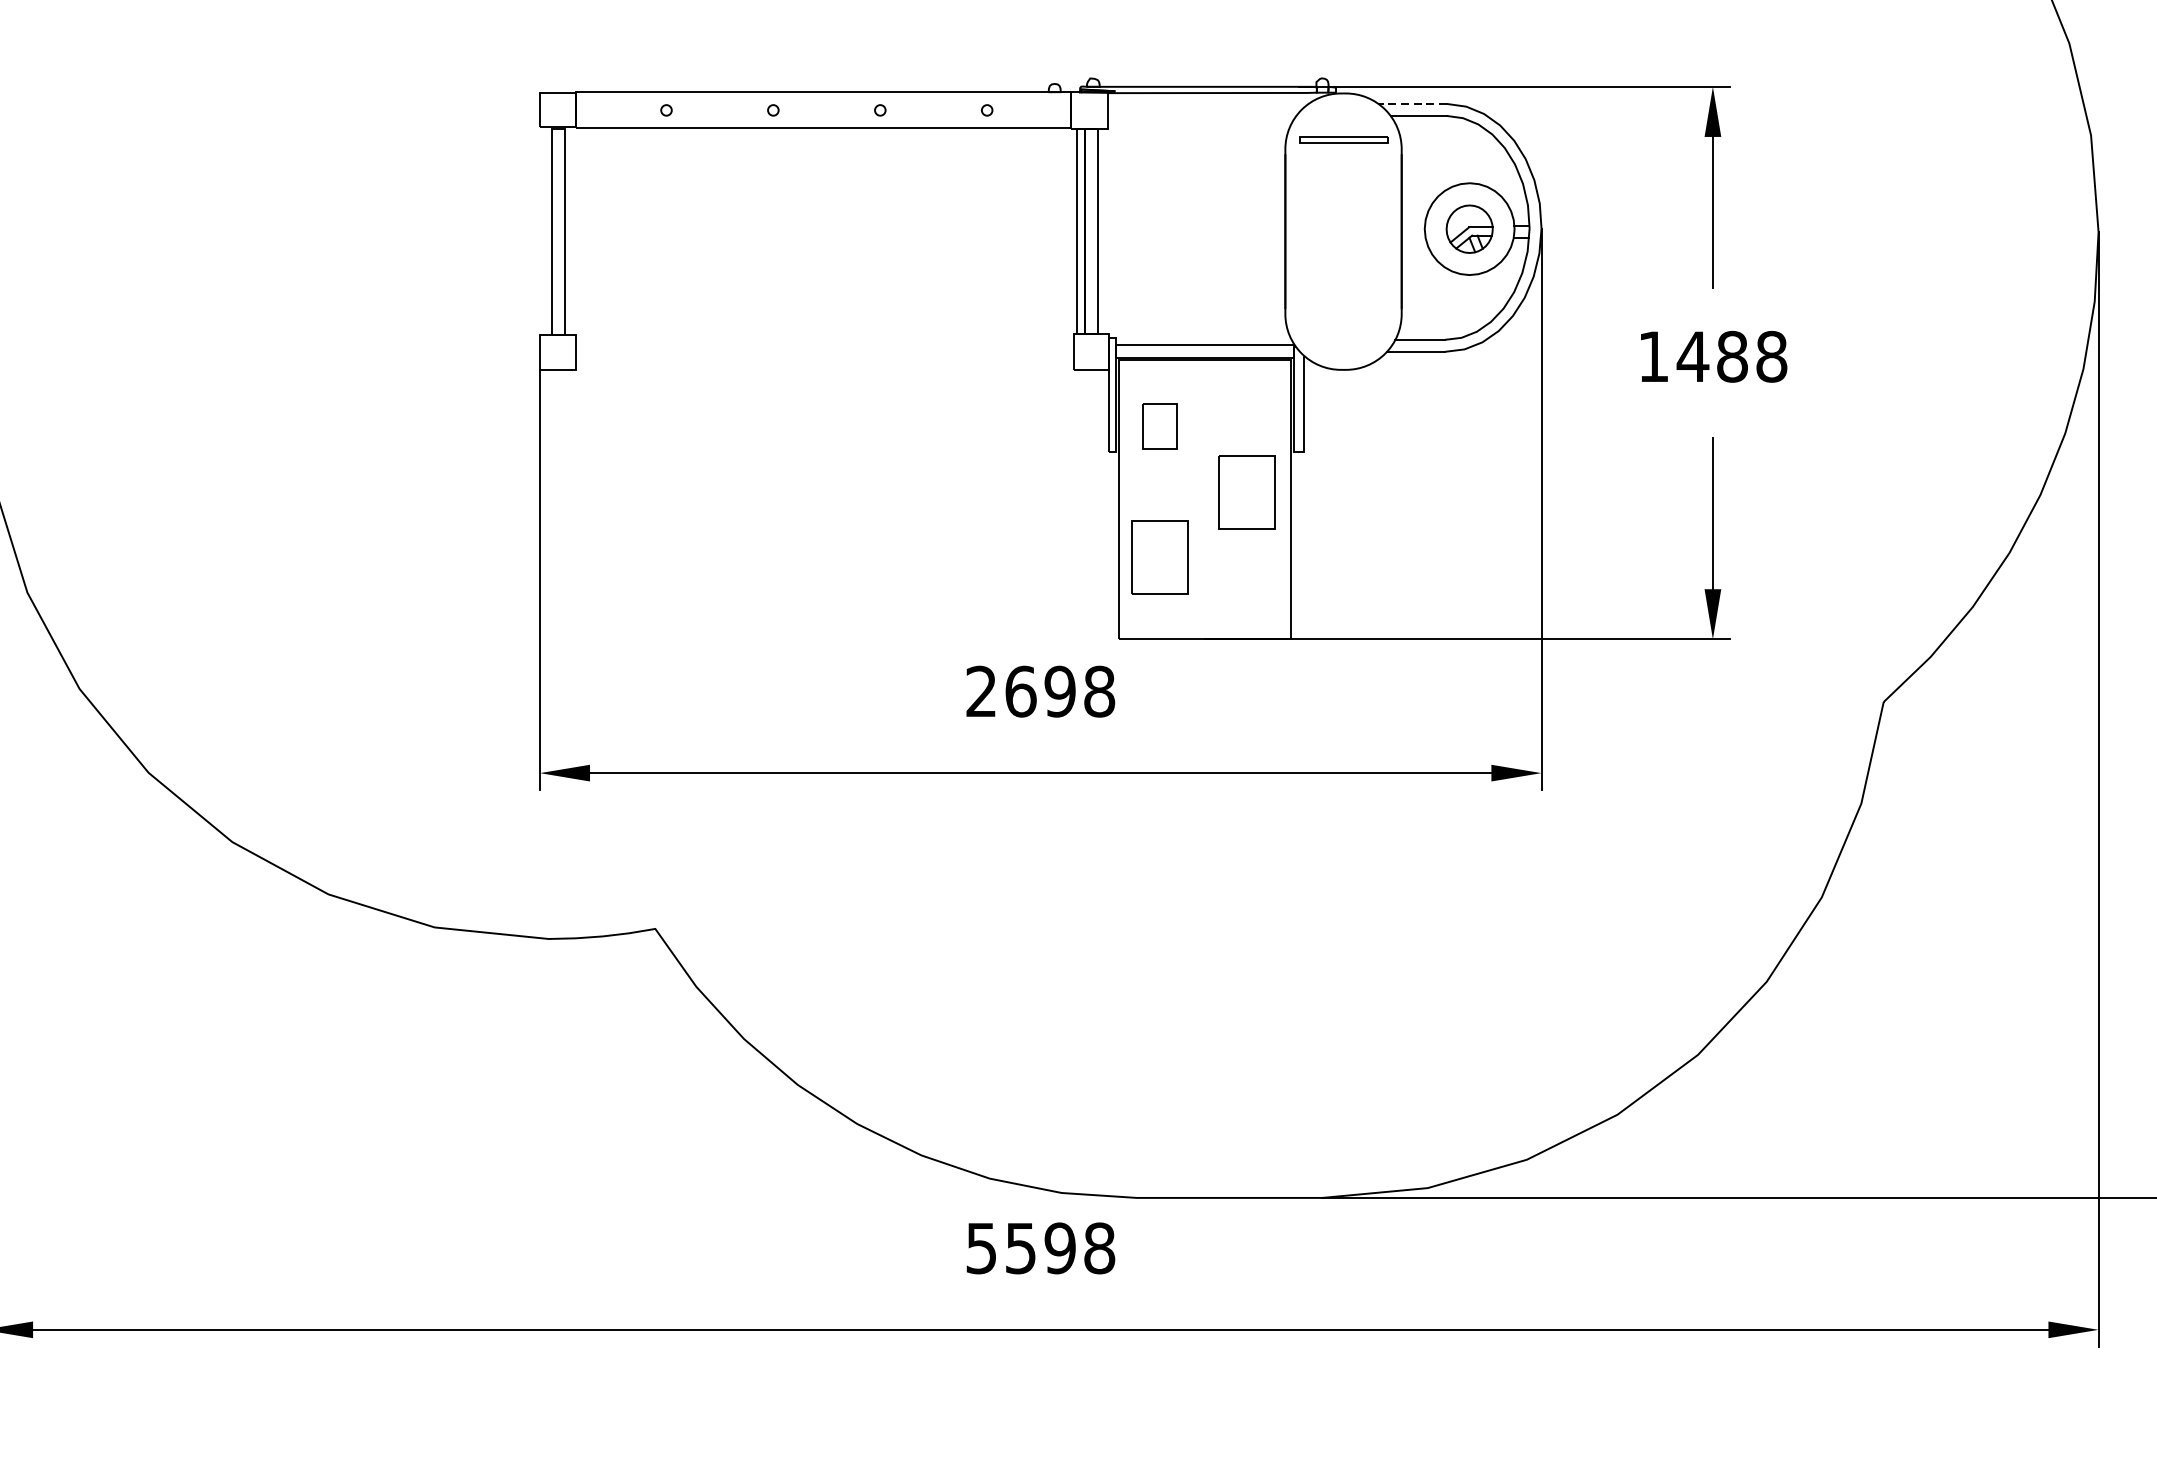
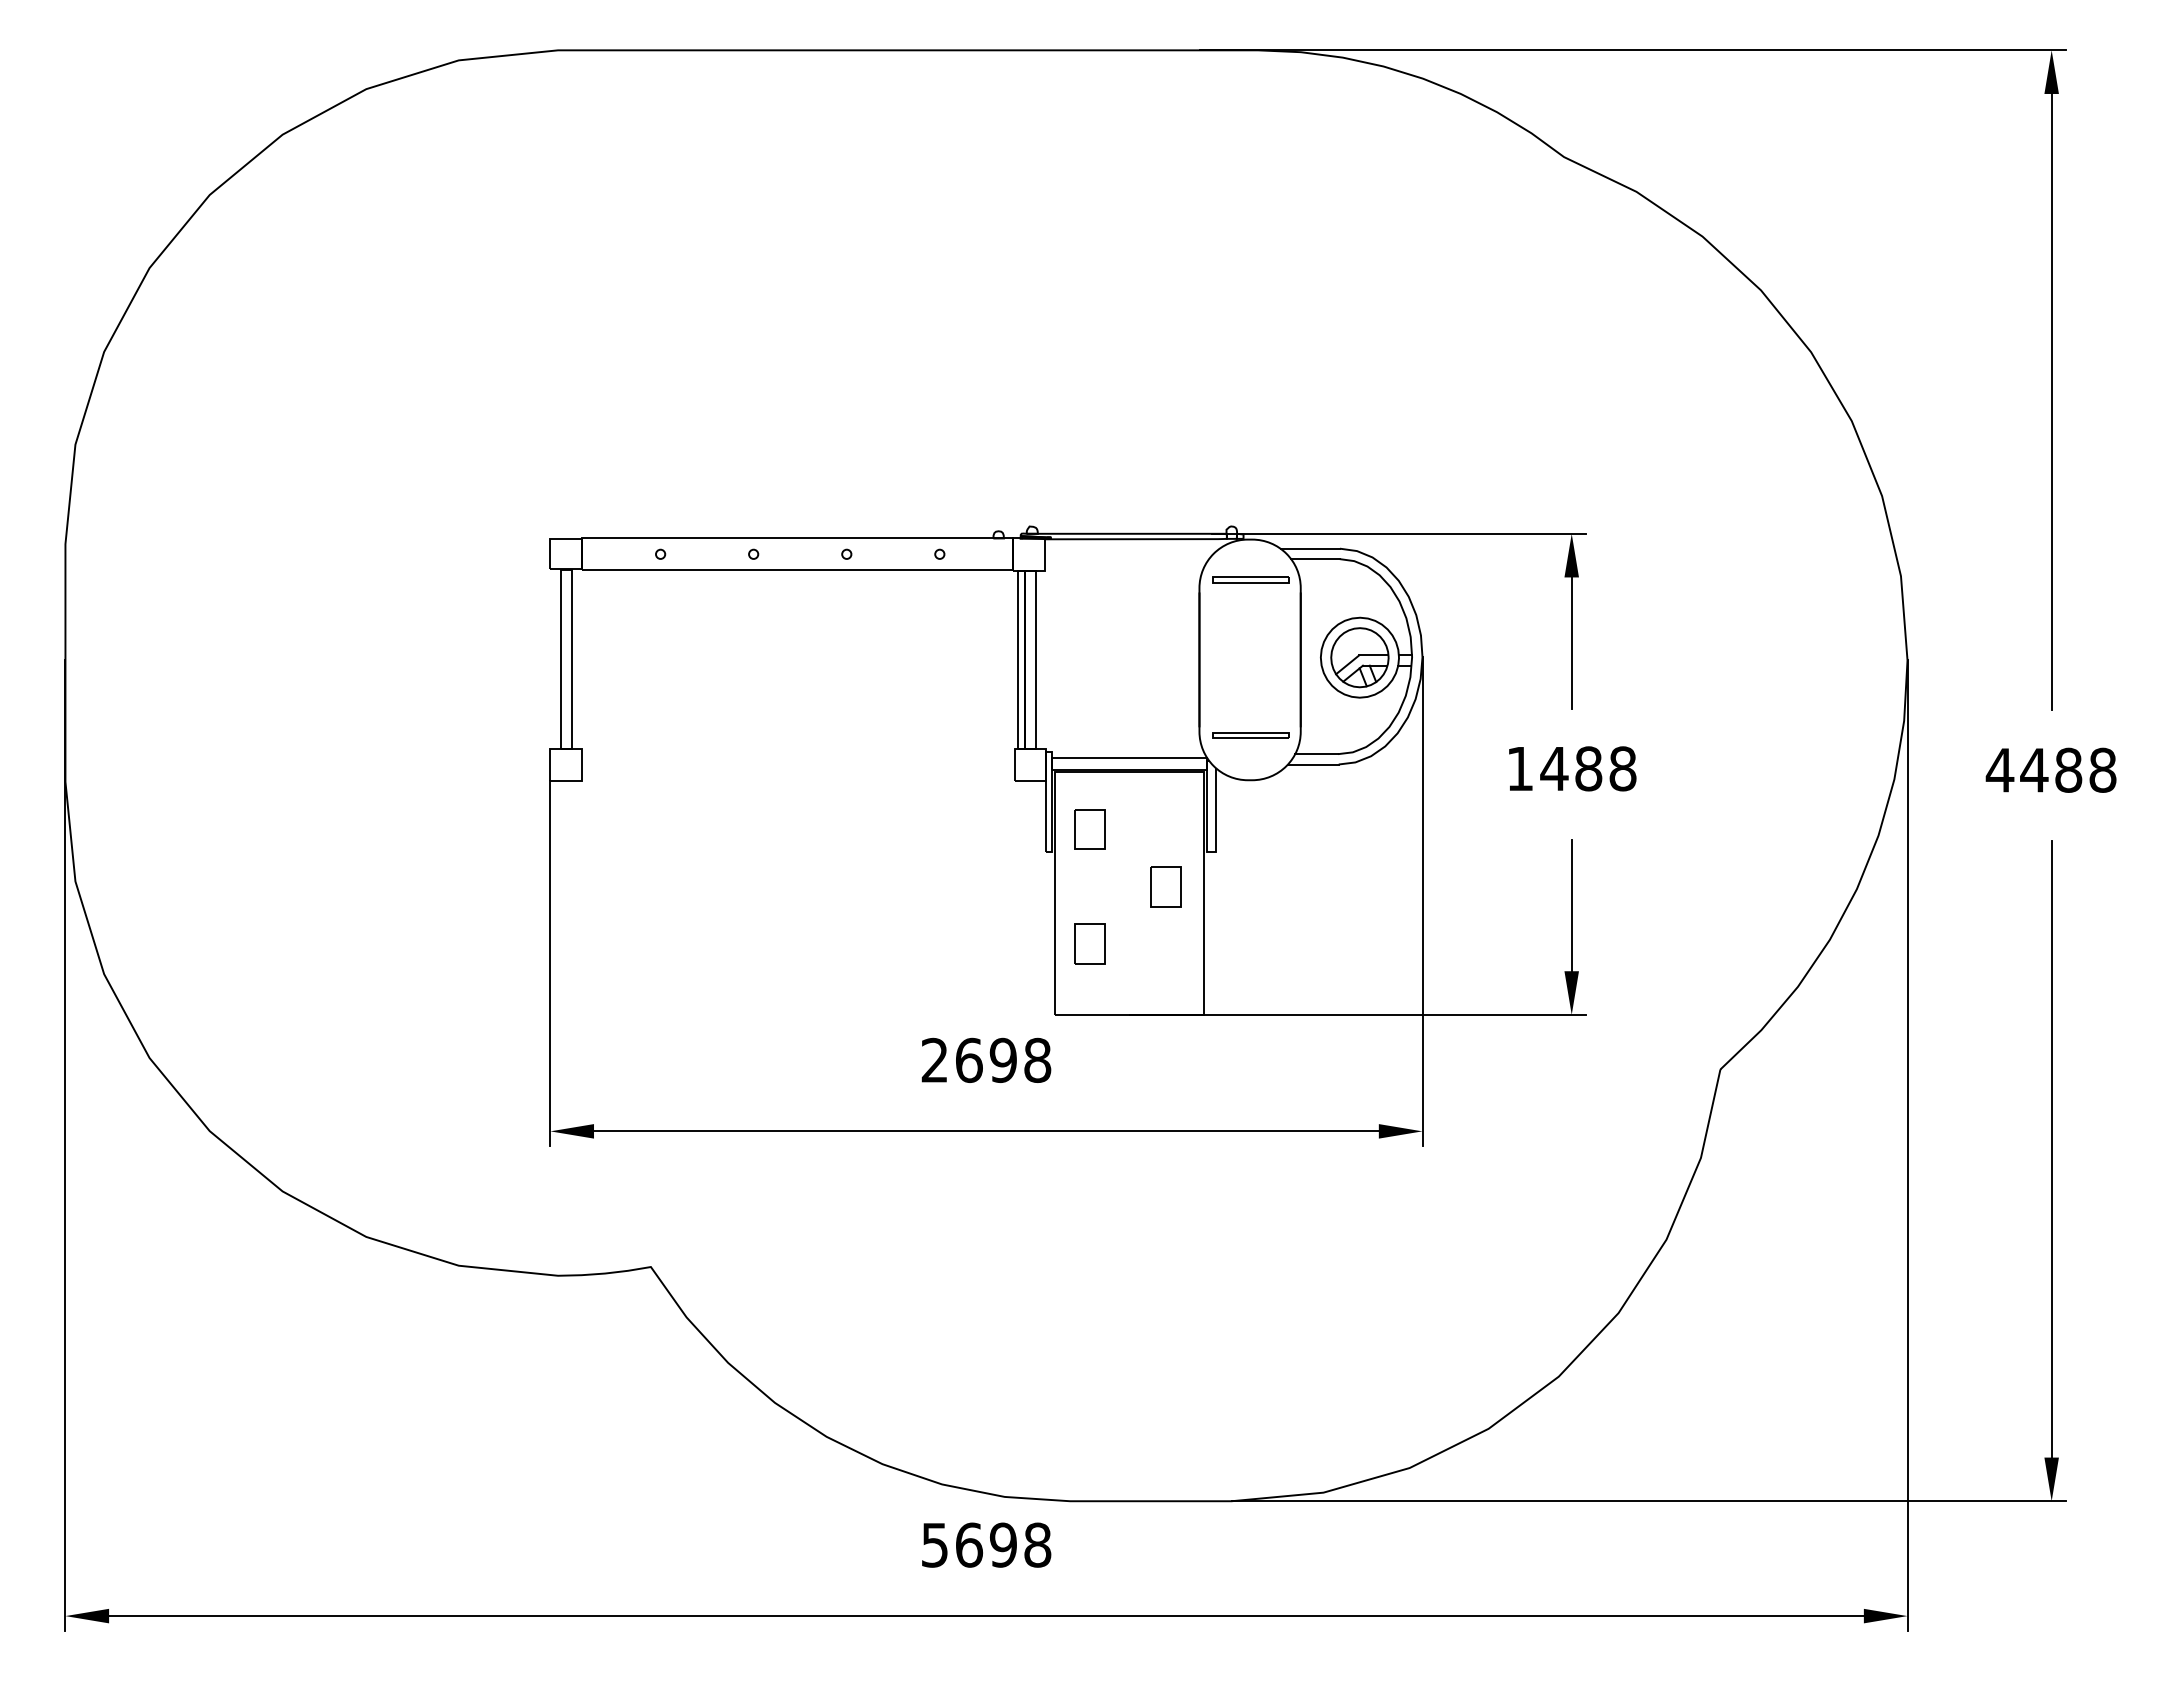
line: (1412, 103) -> (1310, 548), dashed -> solid
part: (1469, 228) -> (1359, 657), size x1.43
part: (1343, 318) -> (1250, 735), added
part: (1246, 491) -> (1165, 886), size x0.62
part: (1159, 557) -> (1089, 943), size x0.62
text: (1021, 1247) -> (969, 1544), 5598 -> 5698

